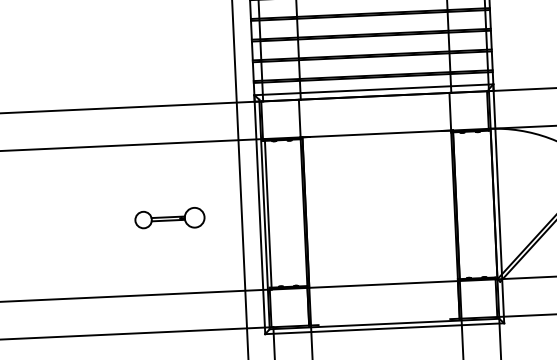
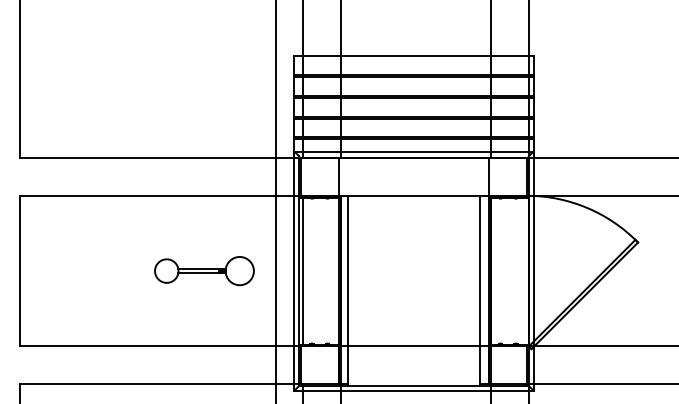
part: (170, 219) -> (204, 271), size x1.43
line: (445, 224) -> (479, 289), added
line: (314, 230) -> (348, 289), added

